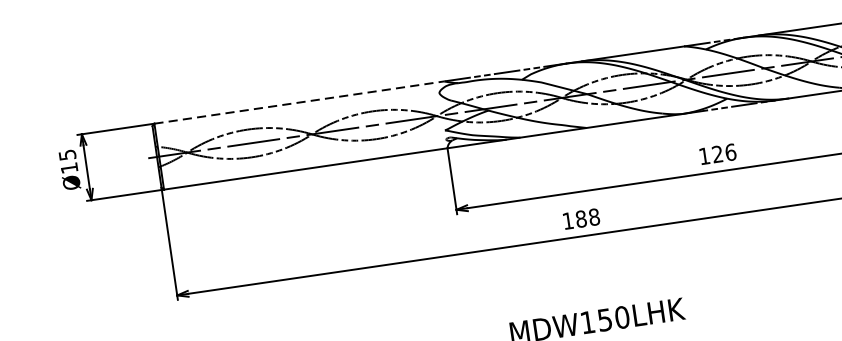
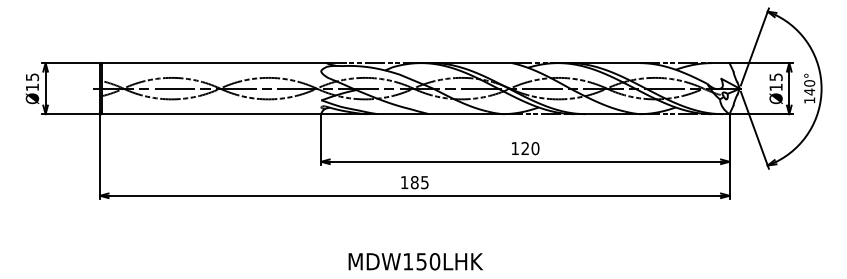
line: (300, 102) -> (214, 63), dashed -> solid
text: (730, 152) -> (535, 148), 126 -> 120
text: (593, 217) -> (424, 182), 188 -> 185

